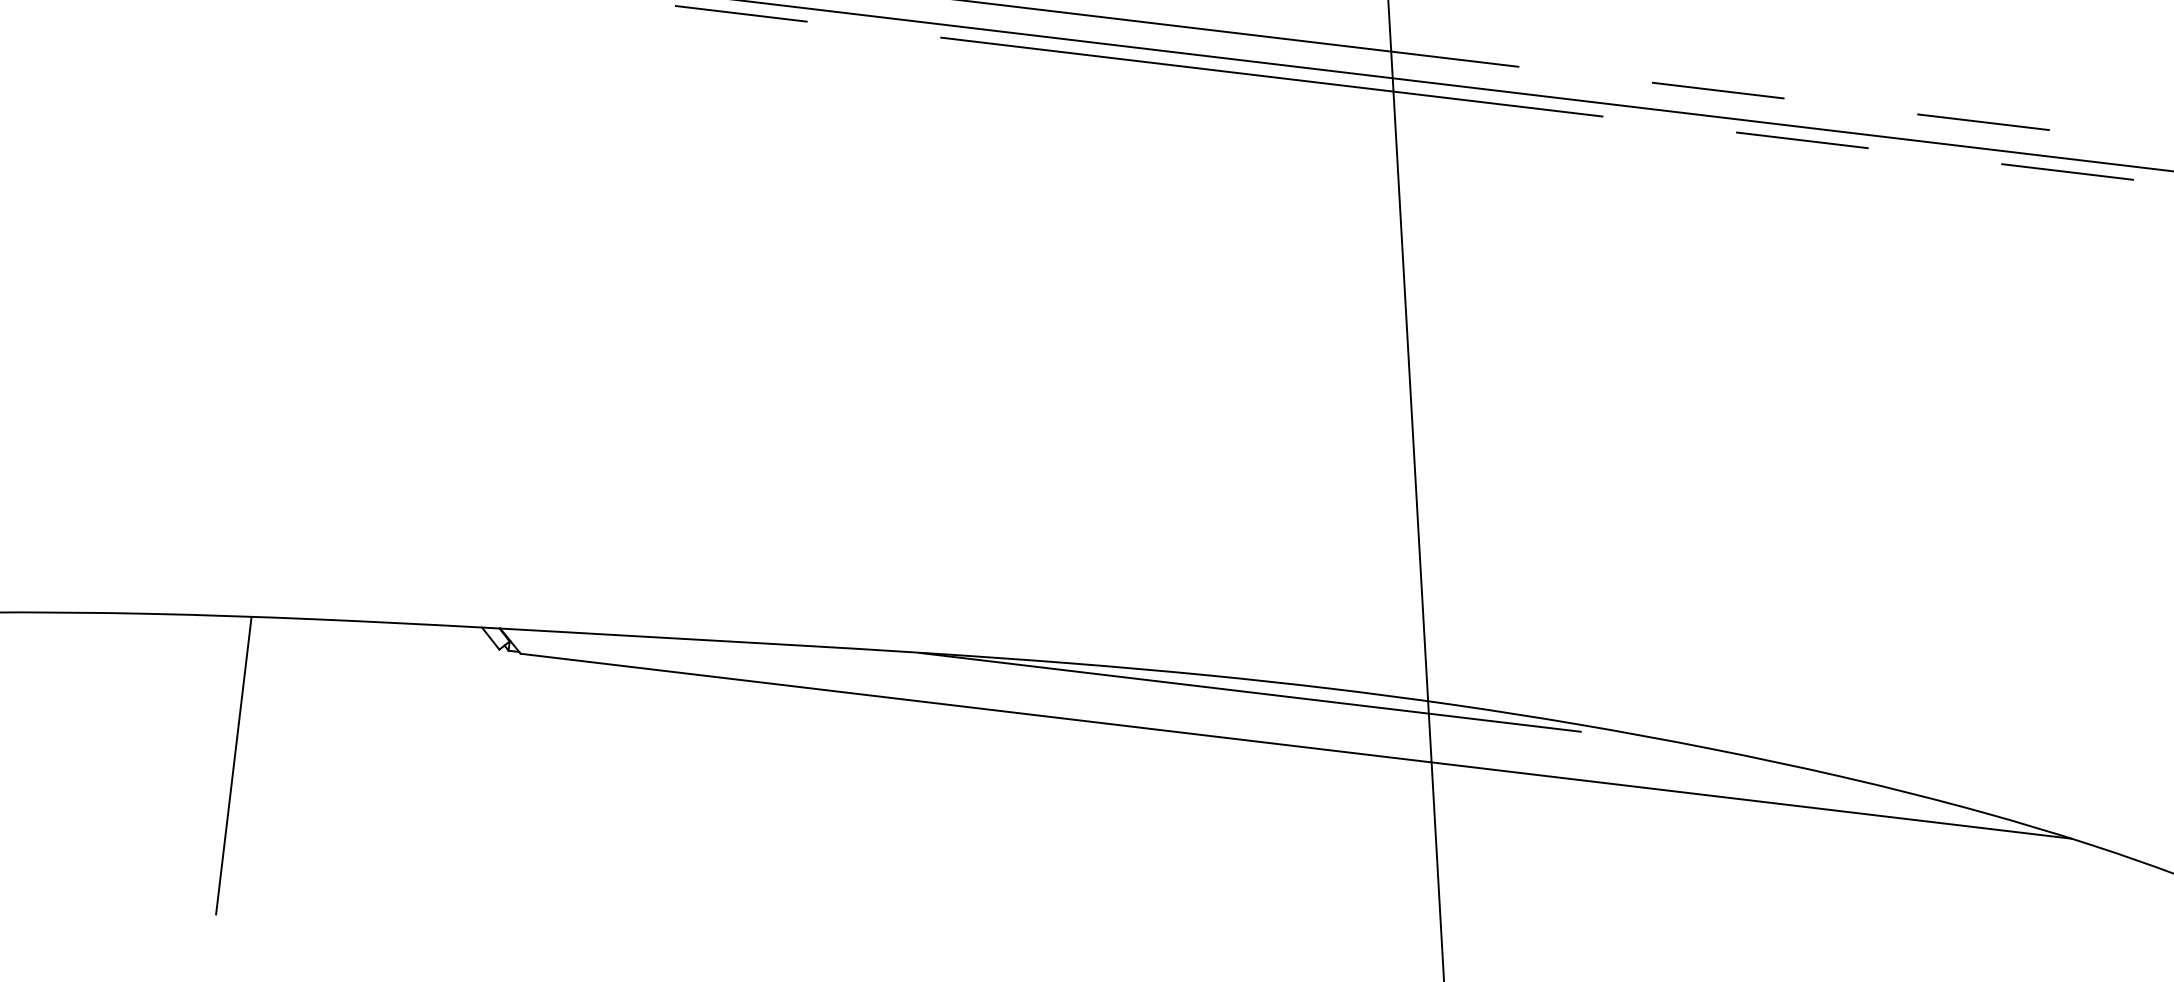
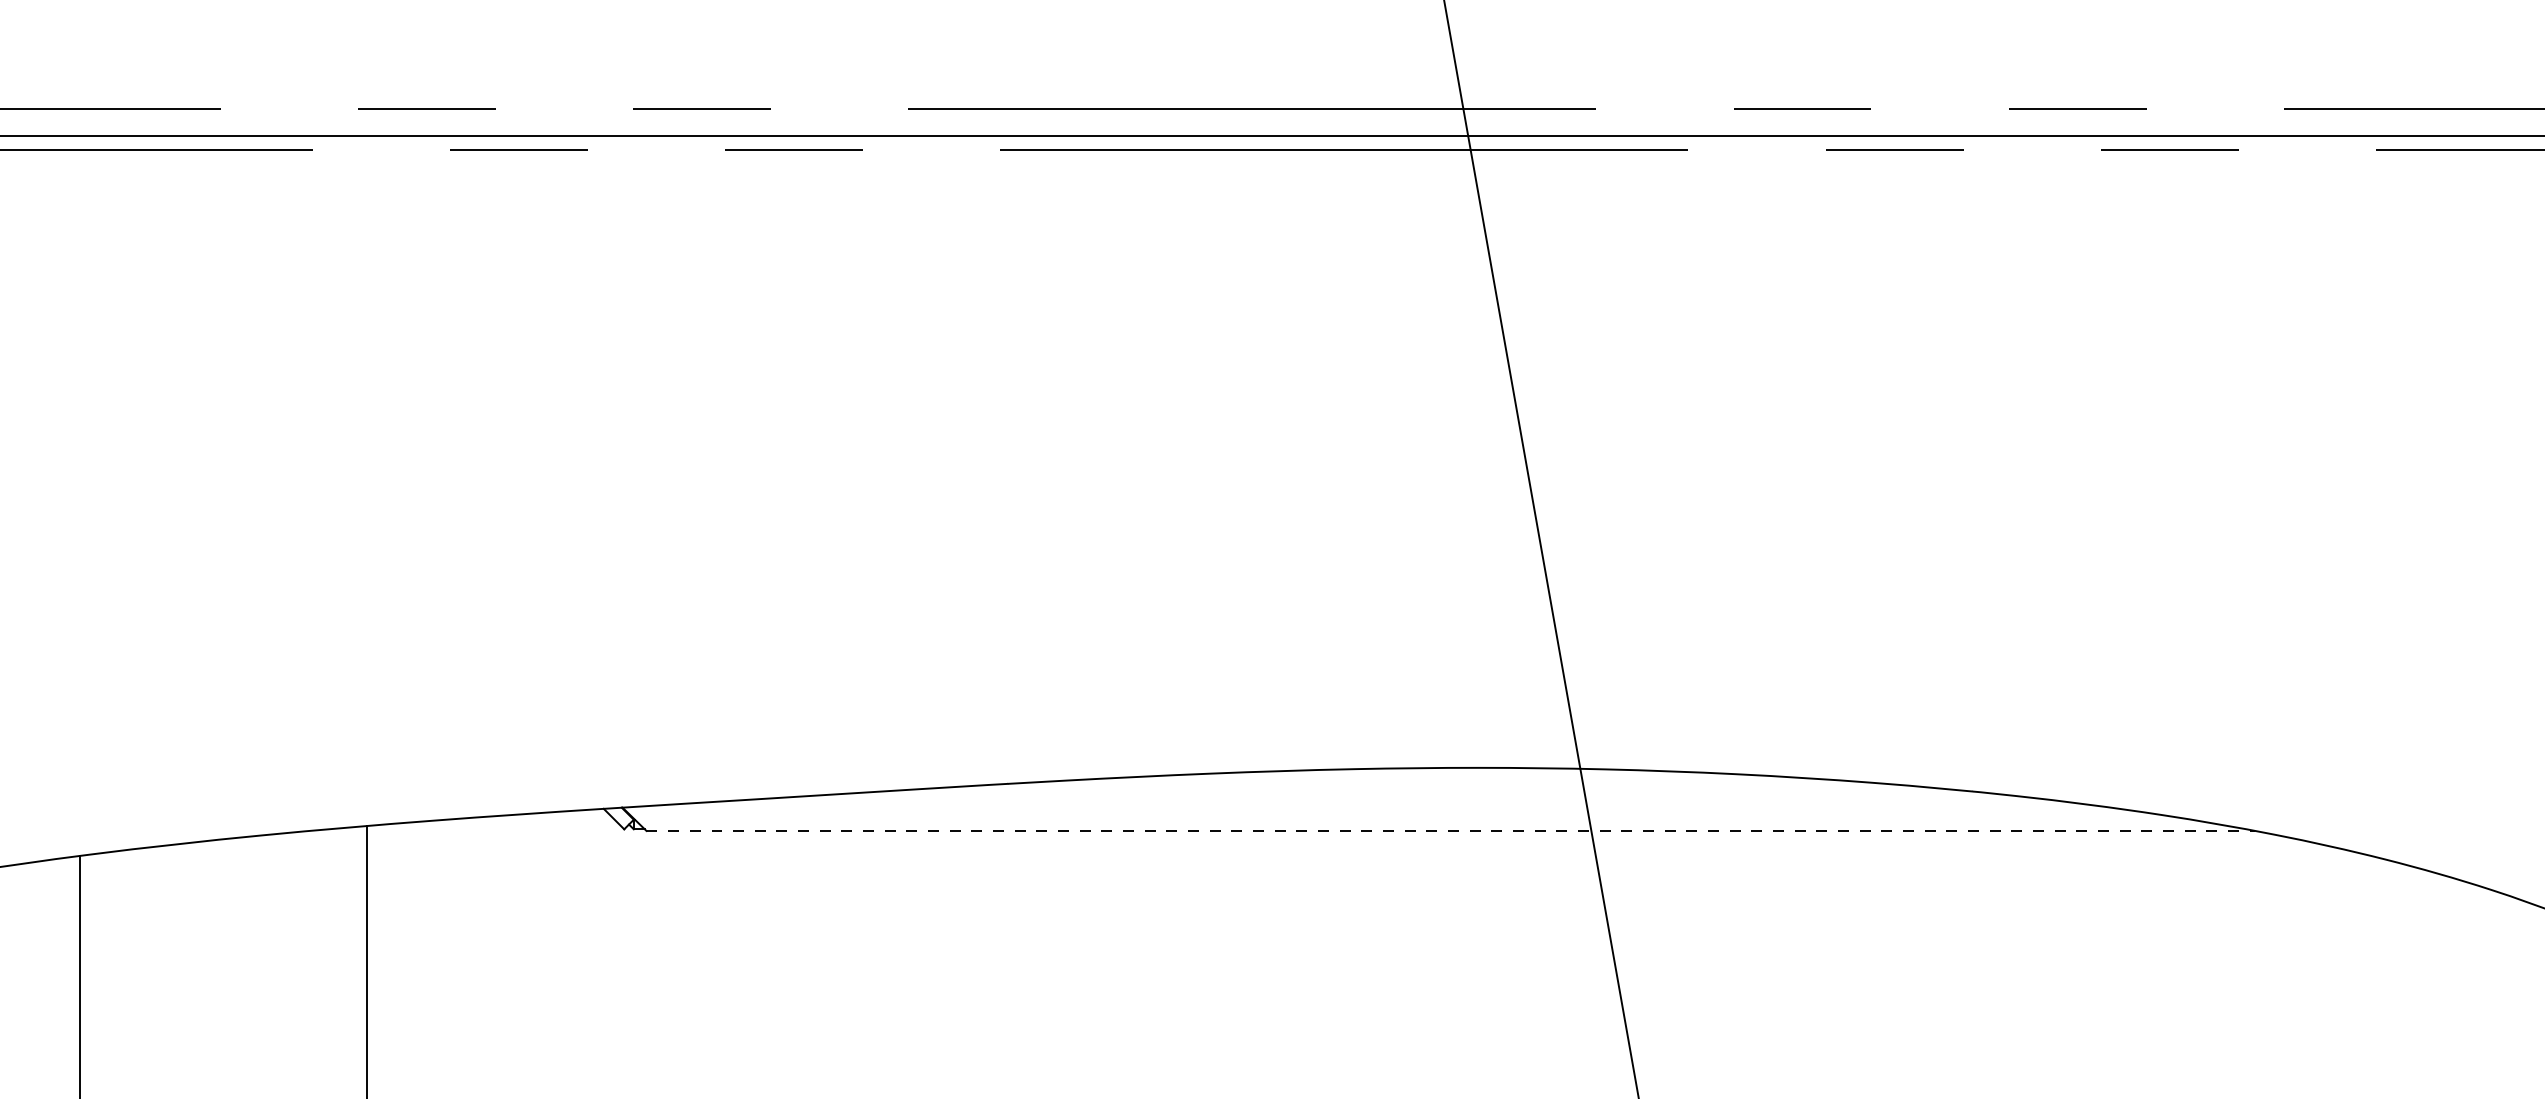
line: (1302, 698) -> (1451, 781), removed
line: (1296, 745) -> (1451, 830), solid -> dashed

